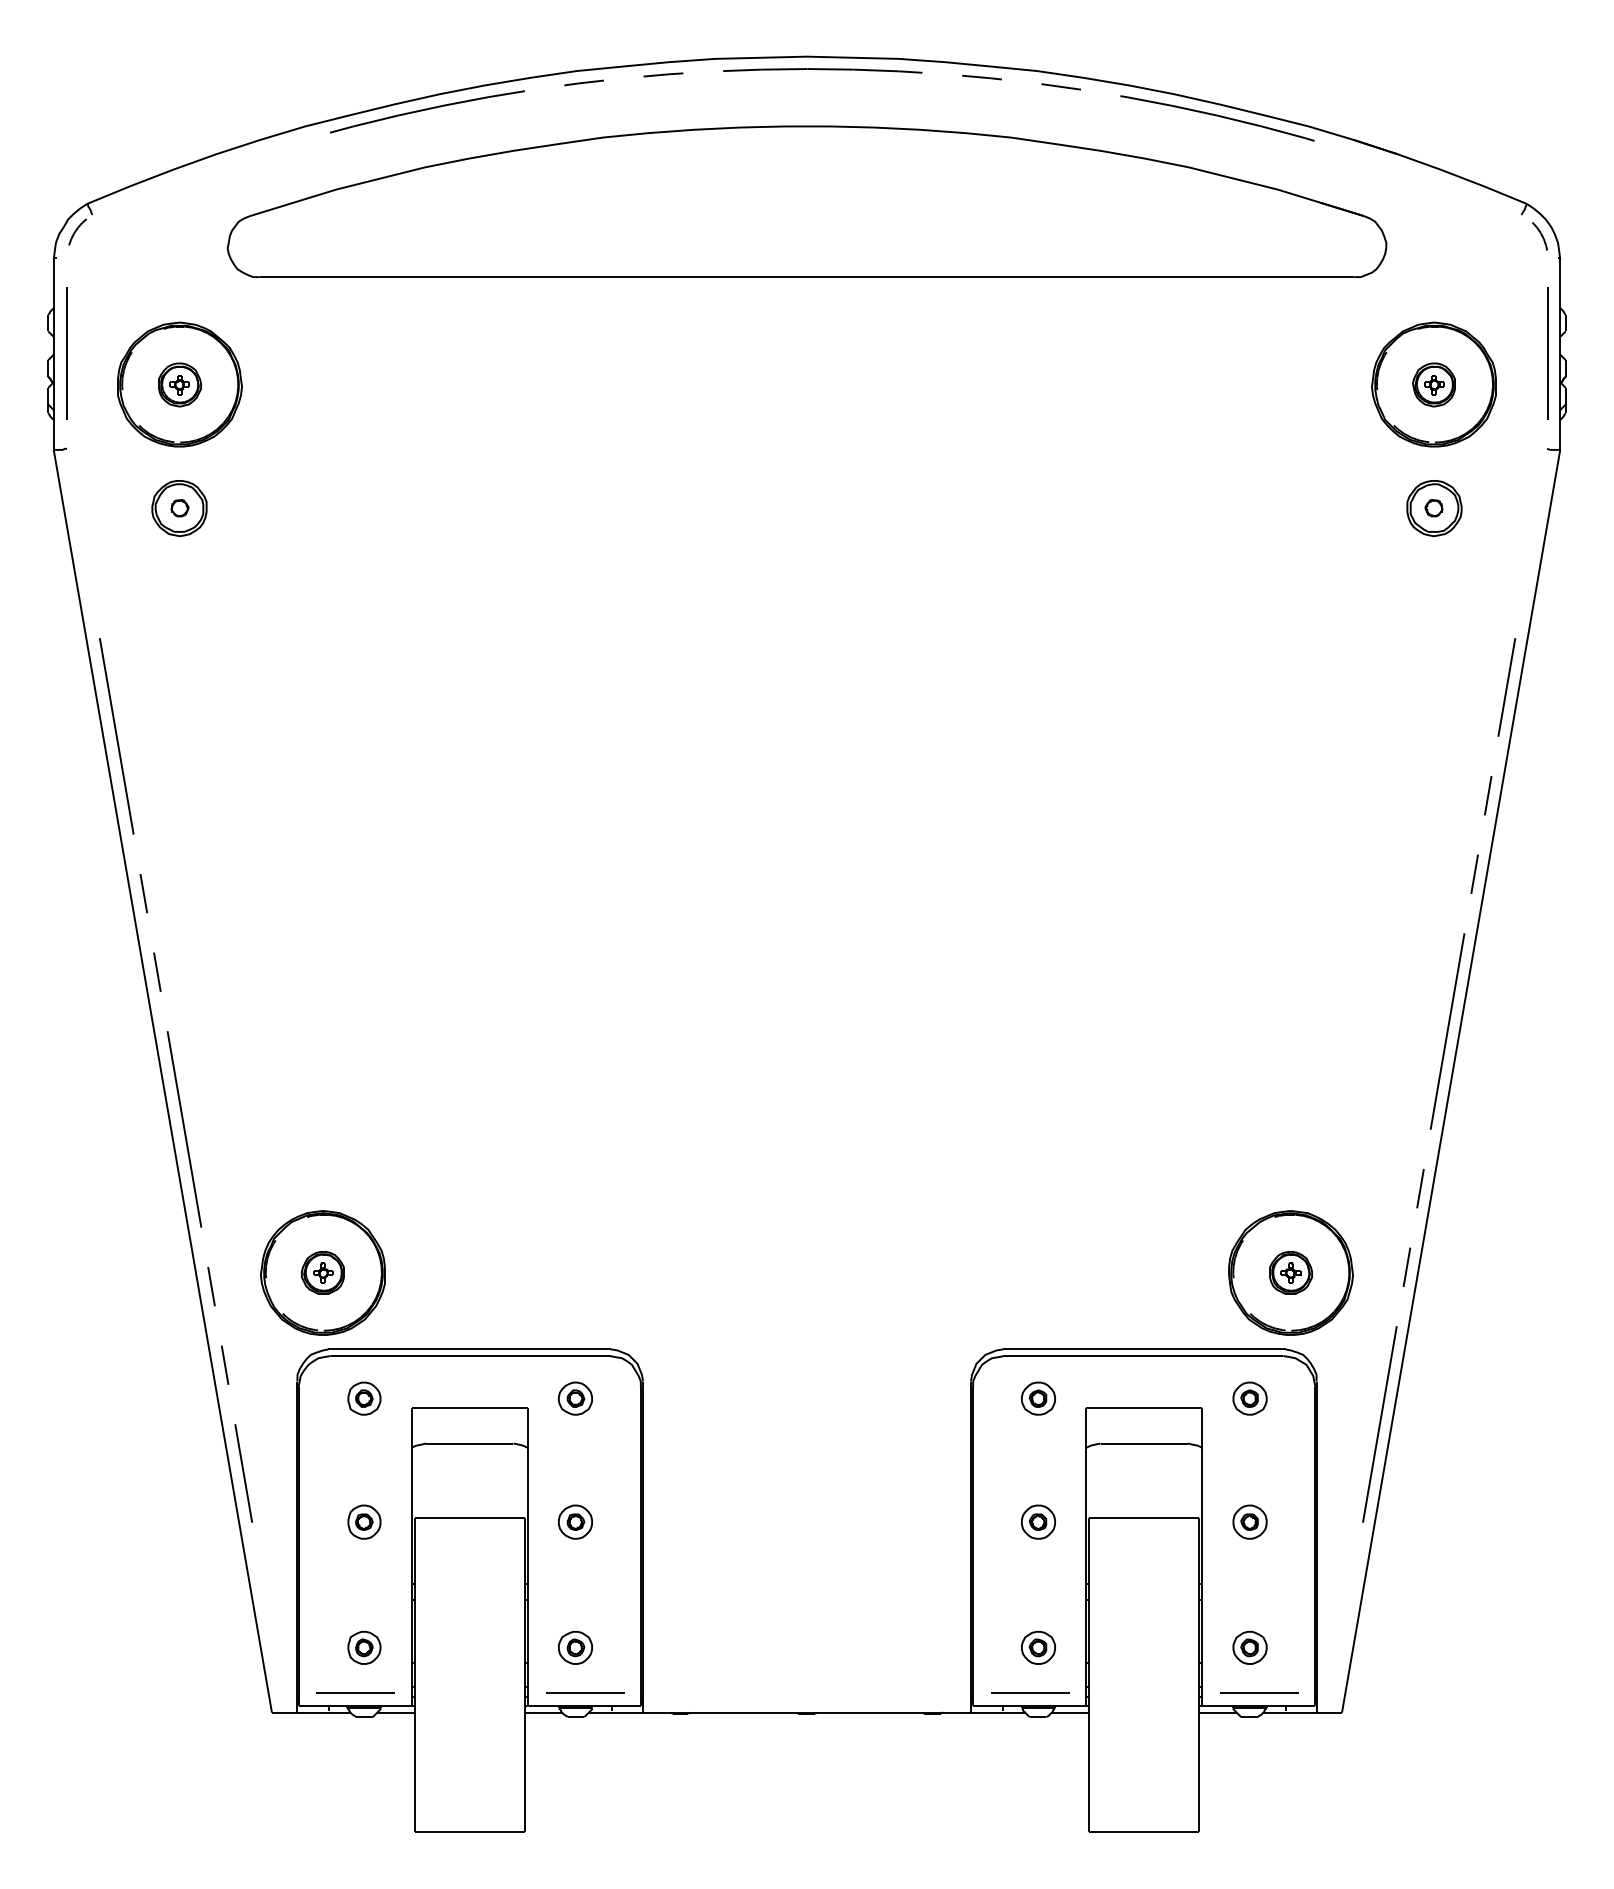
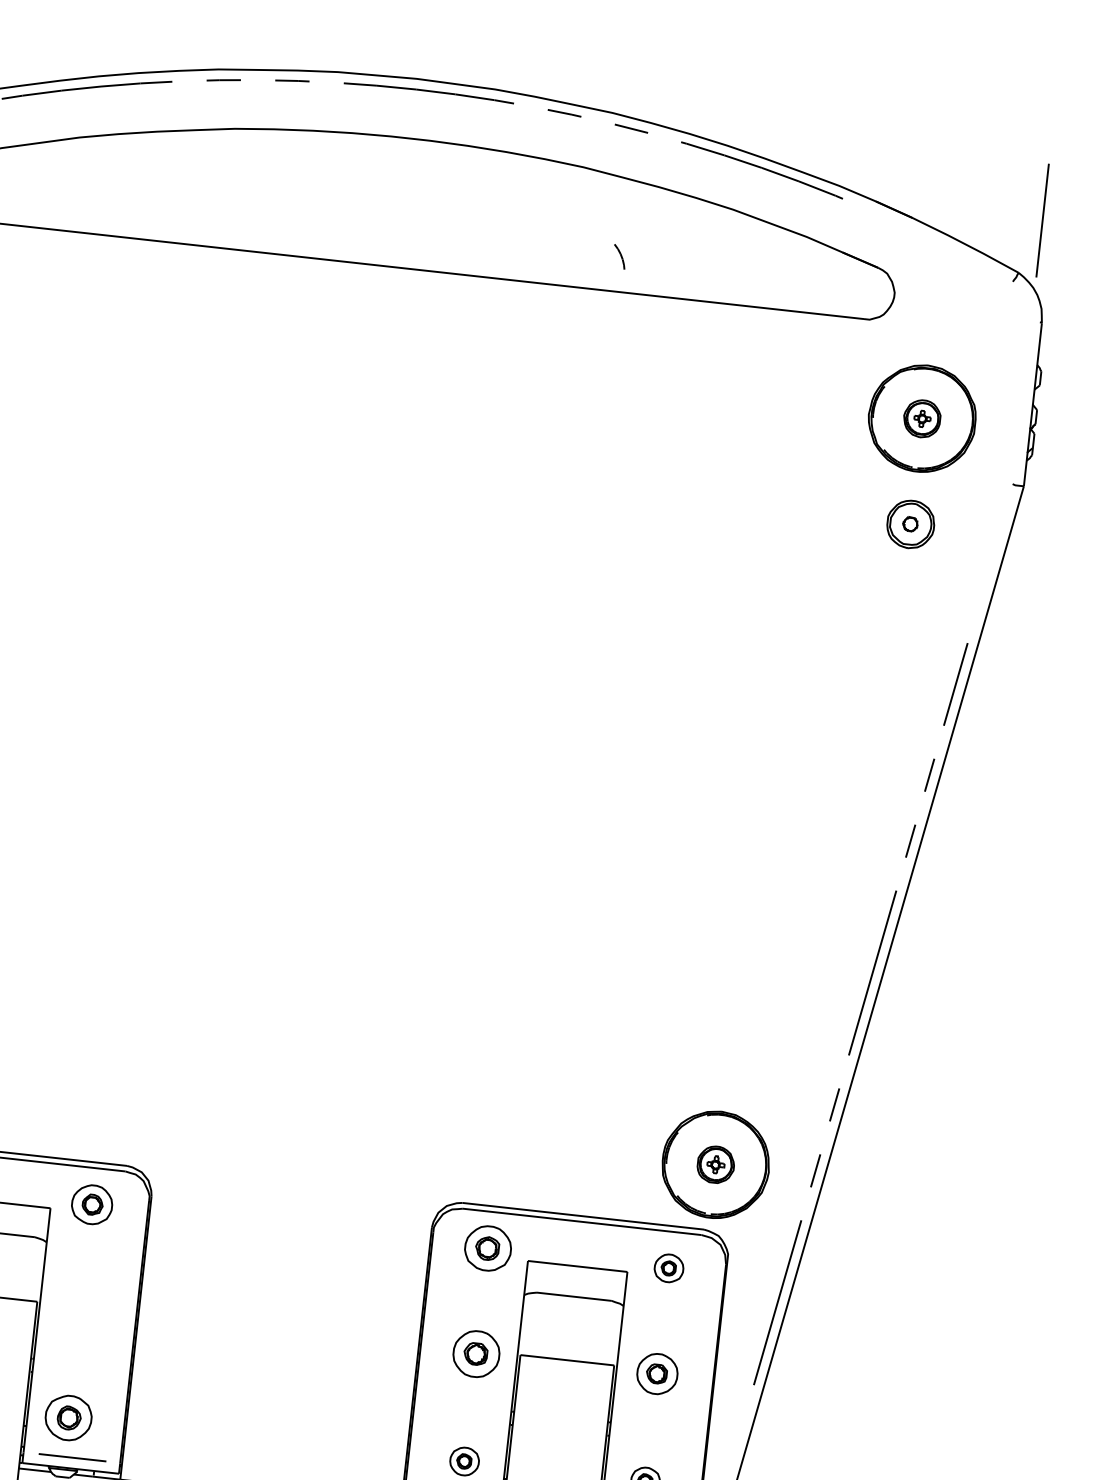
curve: (1541, 236) -> (620, 257), moved
line: (1547, 353) -> (1042, 220), moved
part: (575, 1398) -> (92, 1204), size x1.4
part: (1038, 1398) -> (488, 1248), size x1.6
part: (575, 1521) -> (80, 1309), removed
part: (1038, 1521) -> (476, 1353), size x1.6
part: (1249, 1521) -> (656, 1373), size x1.4
part: (575, 1647) -> (68, 1417), size x1.6

